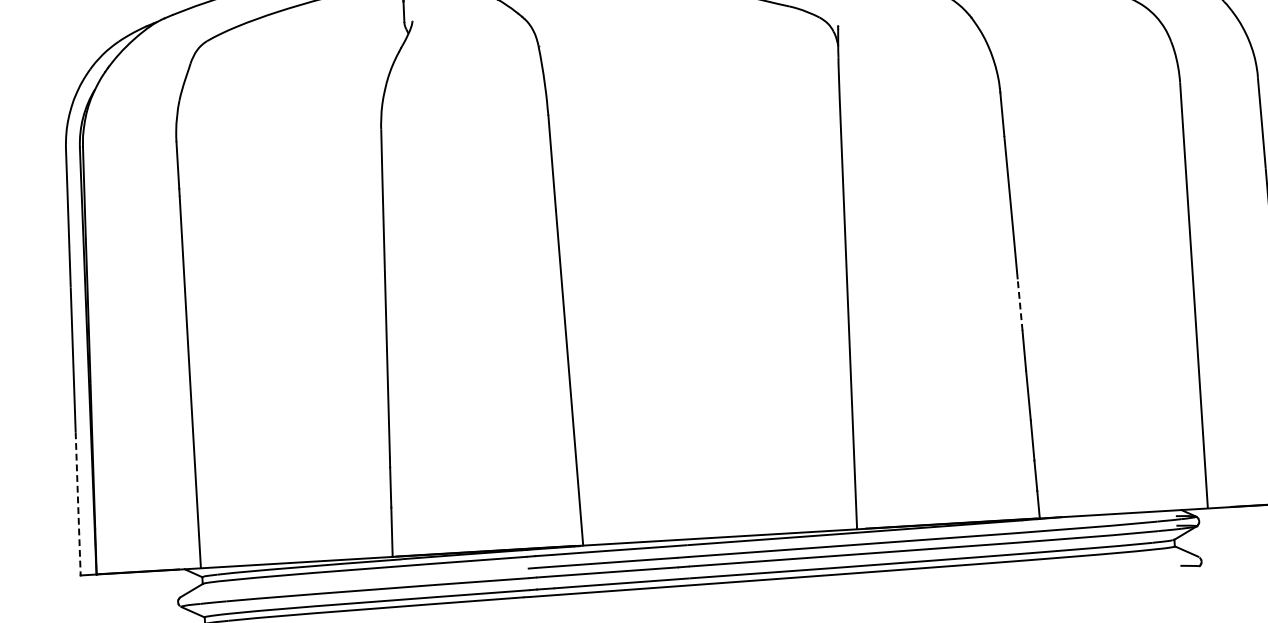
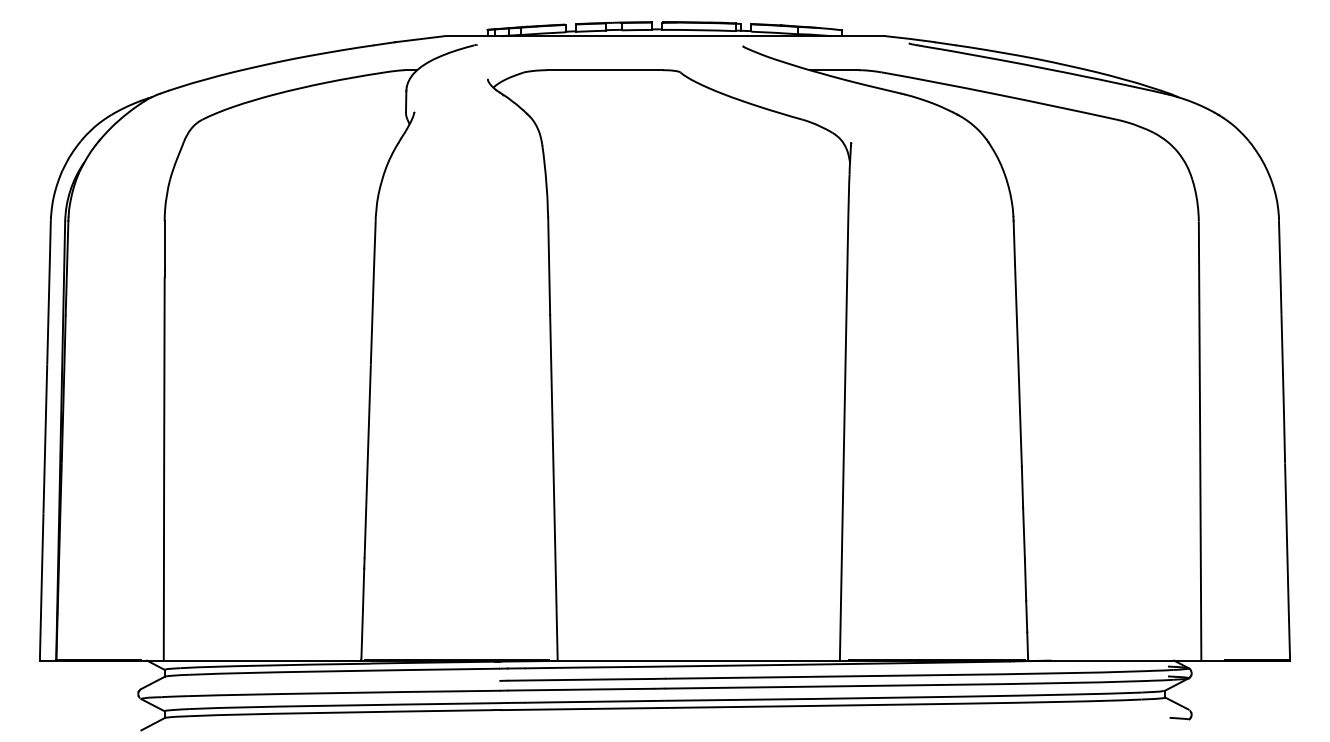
line: (1019, 305) -> (1020, 440), dashed -> solid
line: (77, 503) -> (41, 586), dashed -> solid

